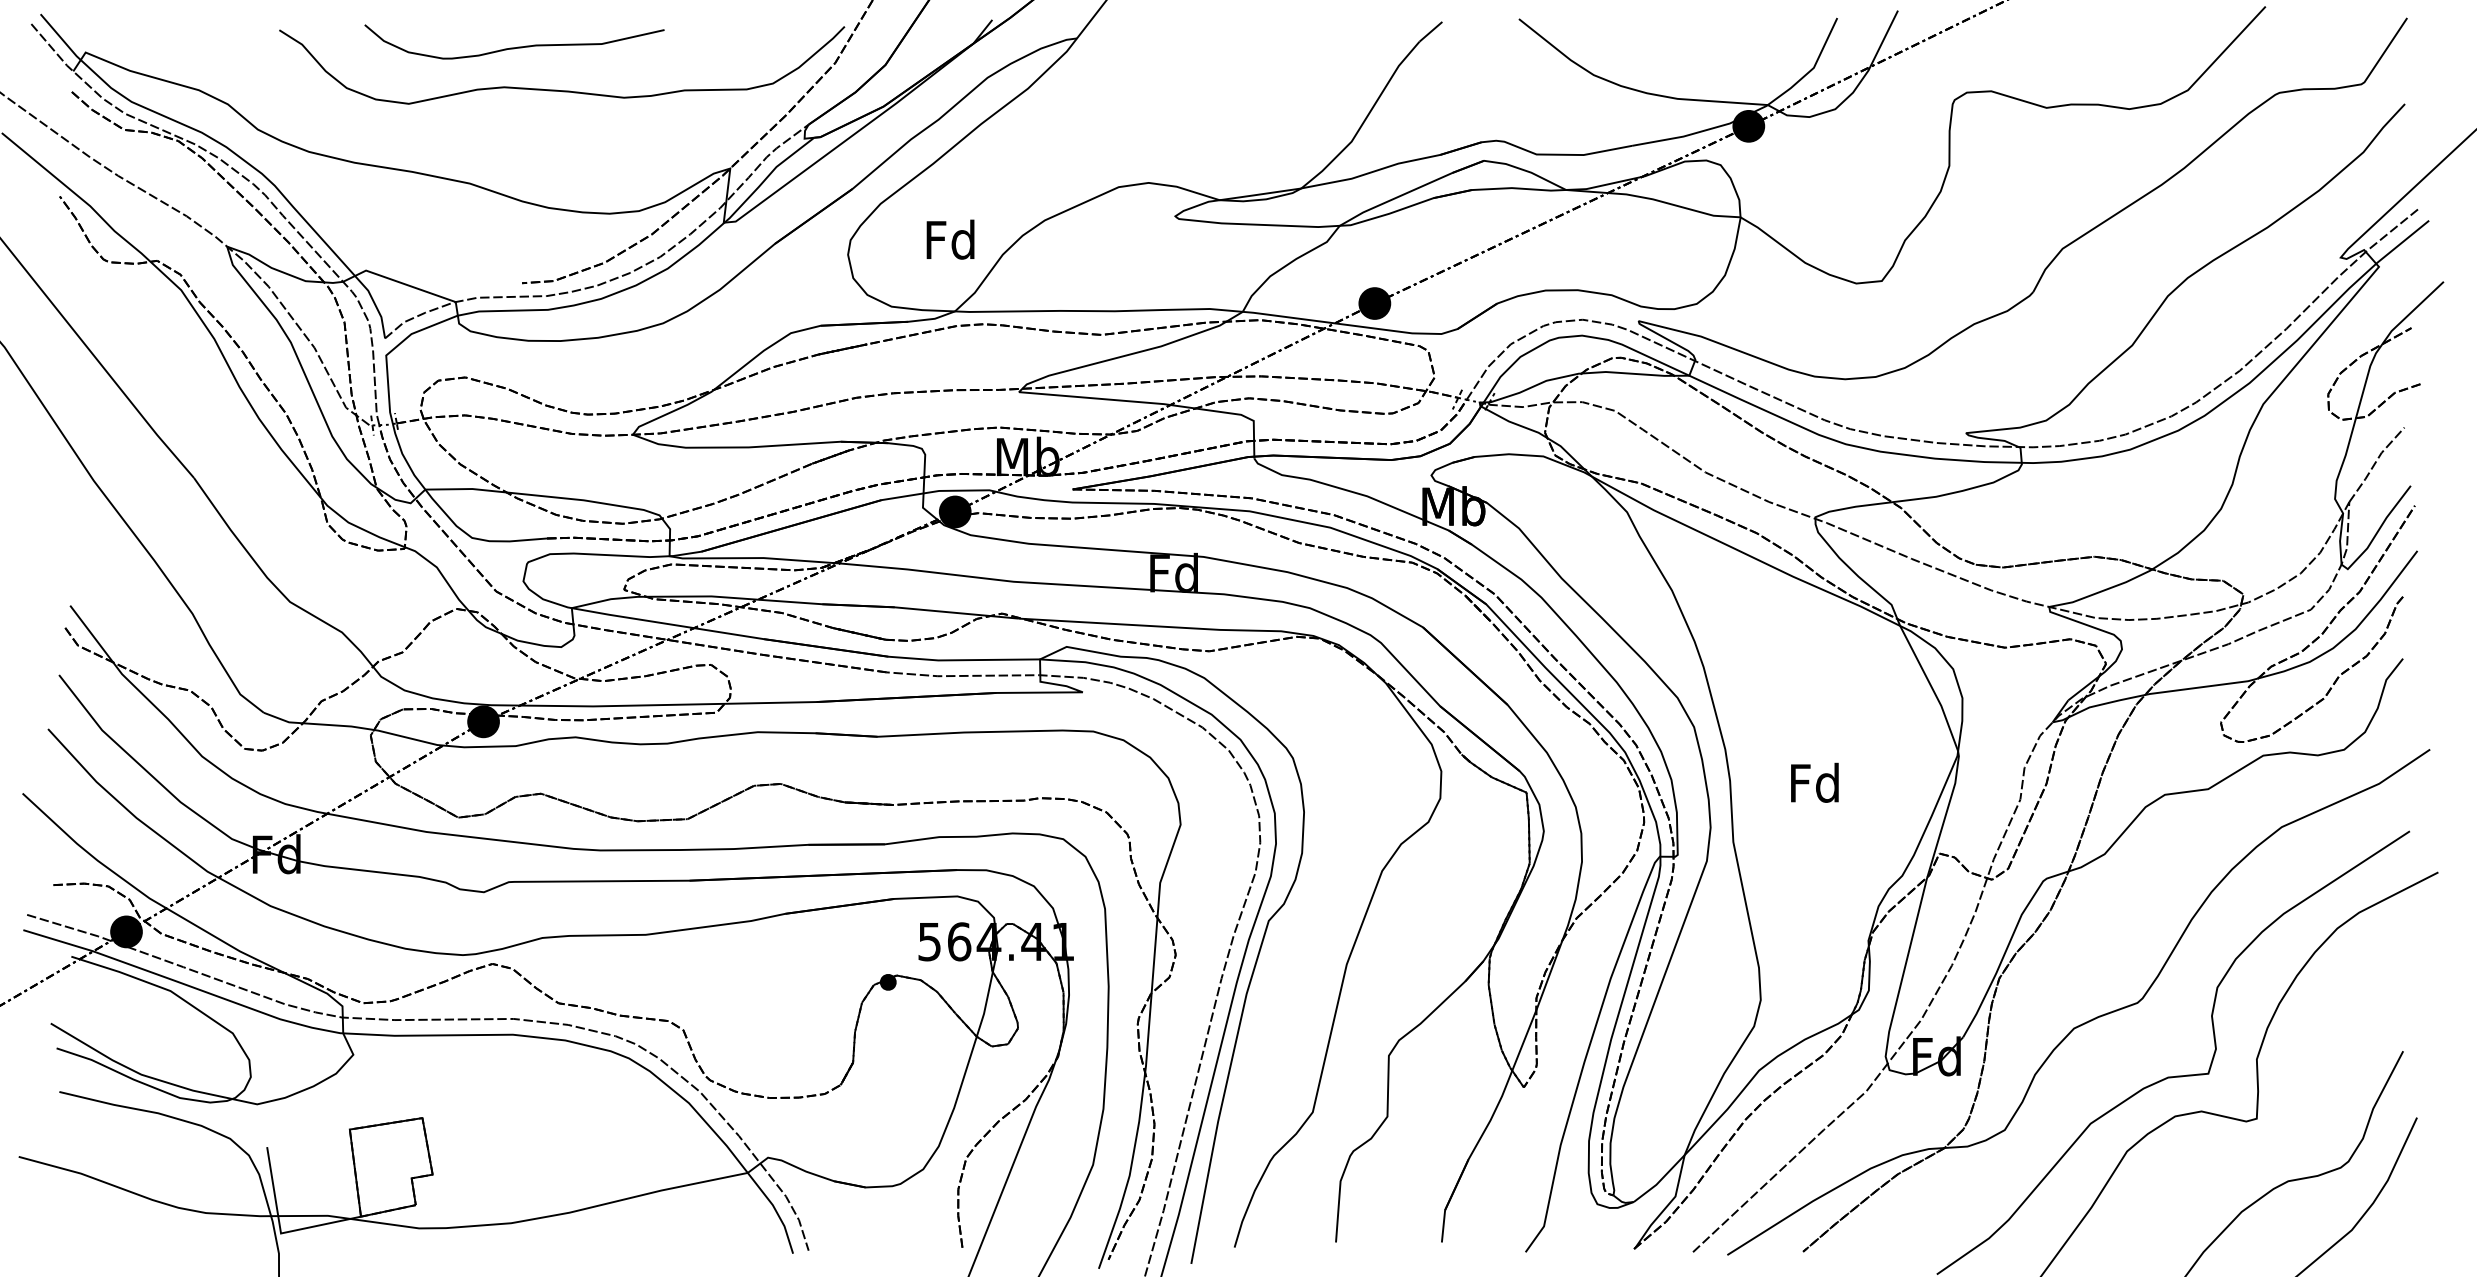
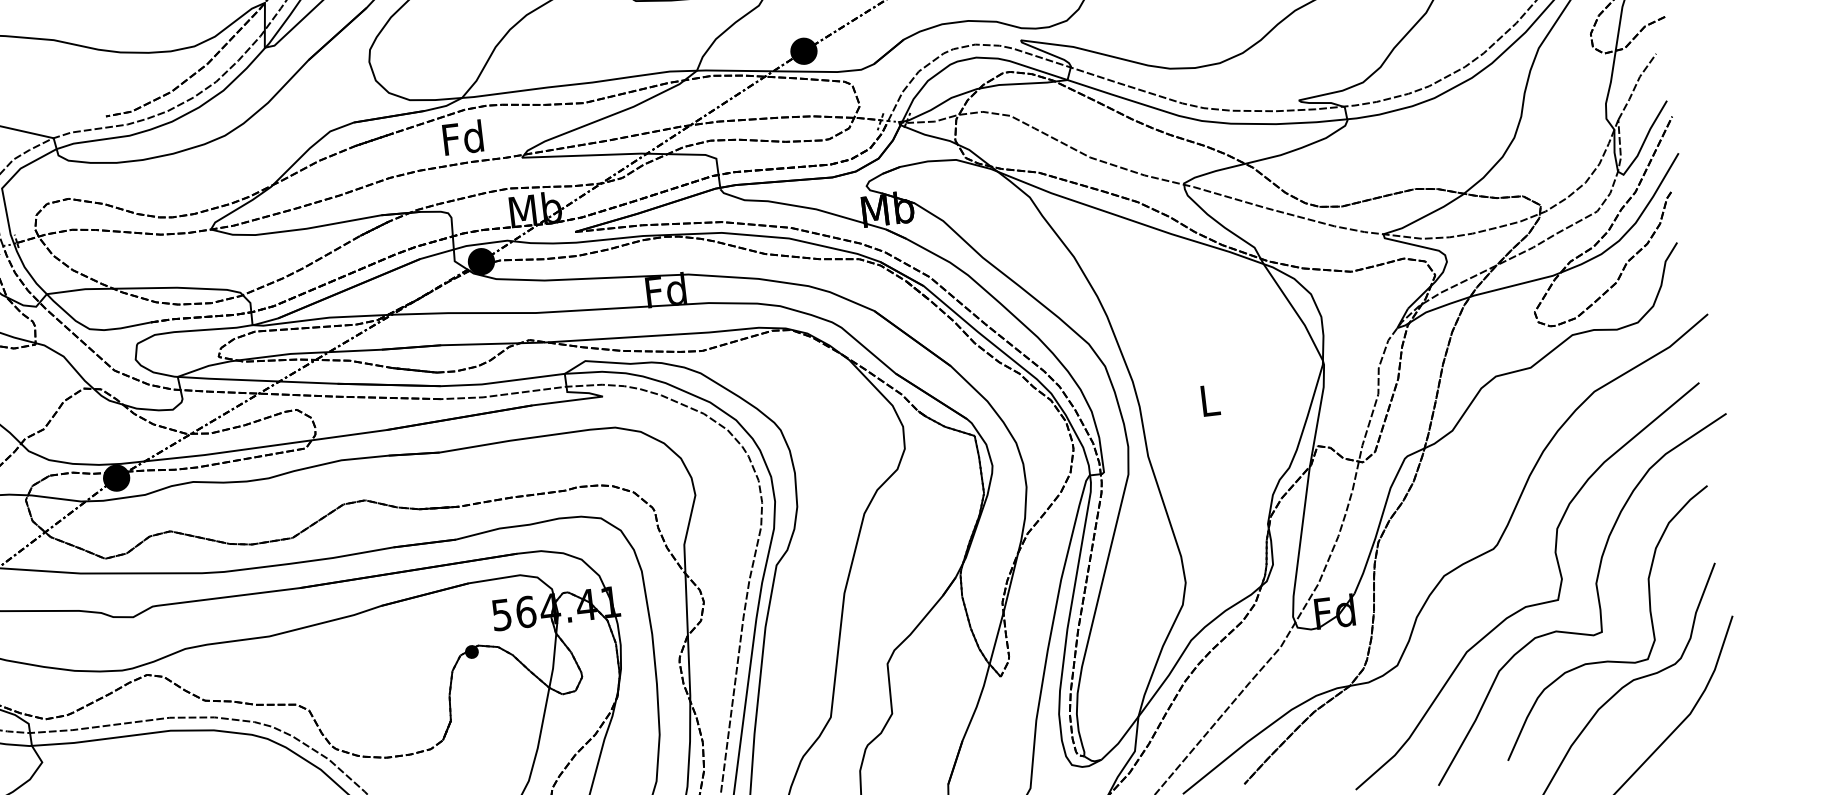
text: (950, 239) -> (462, 137), moved
text: (1814, 782) -> (1208, 400), Fd -> L
curve: (2263, 1154) -> (1610, 660), added

